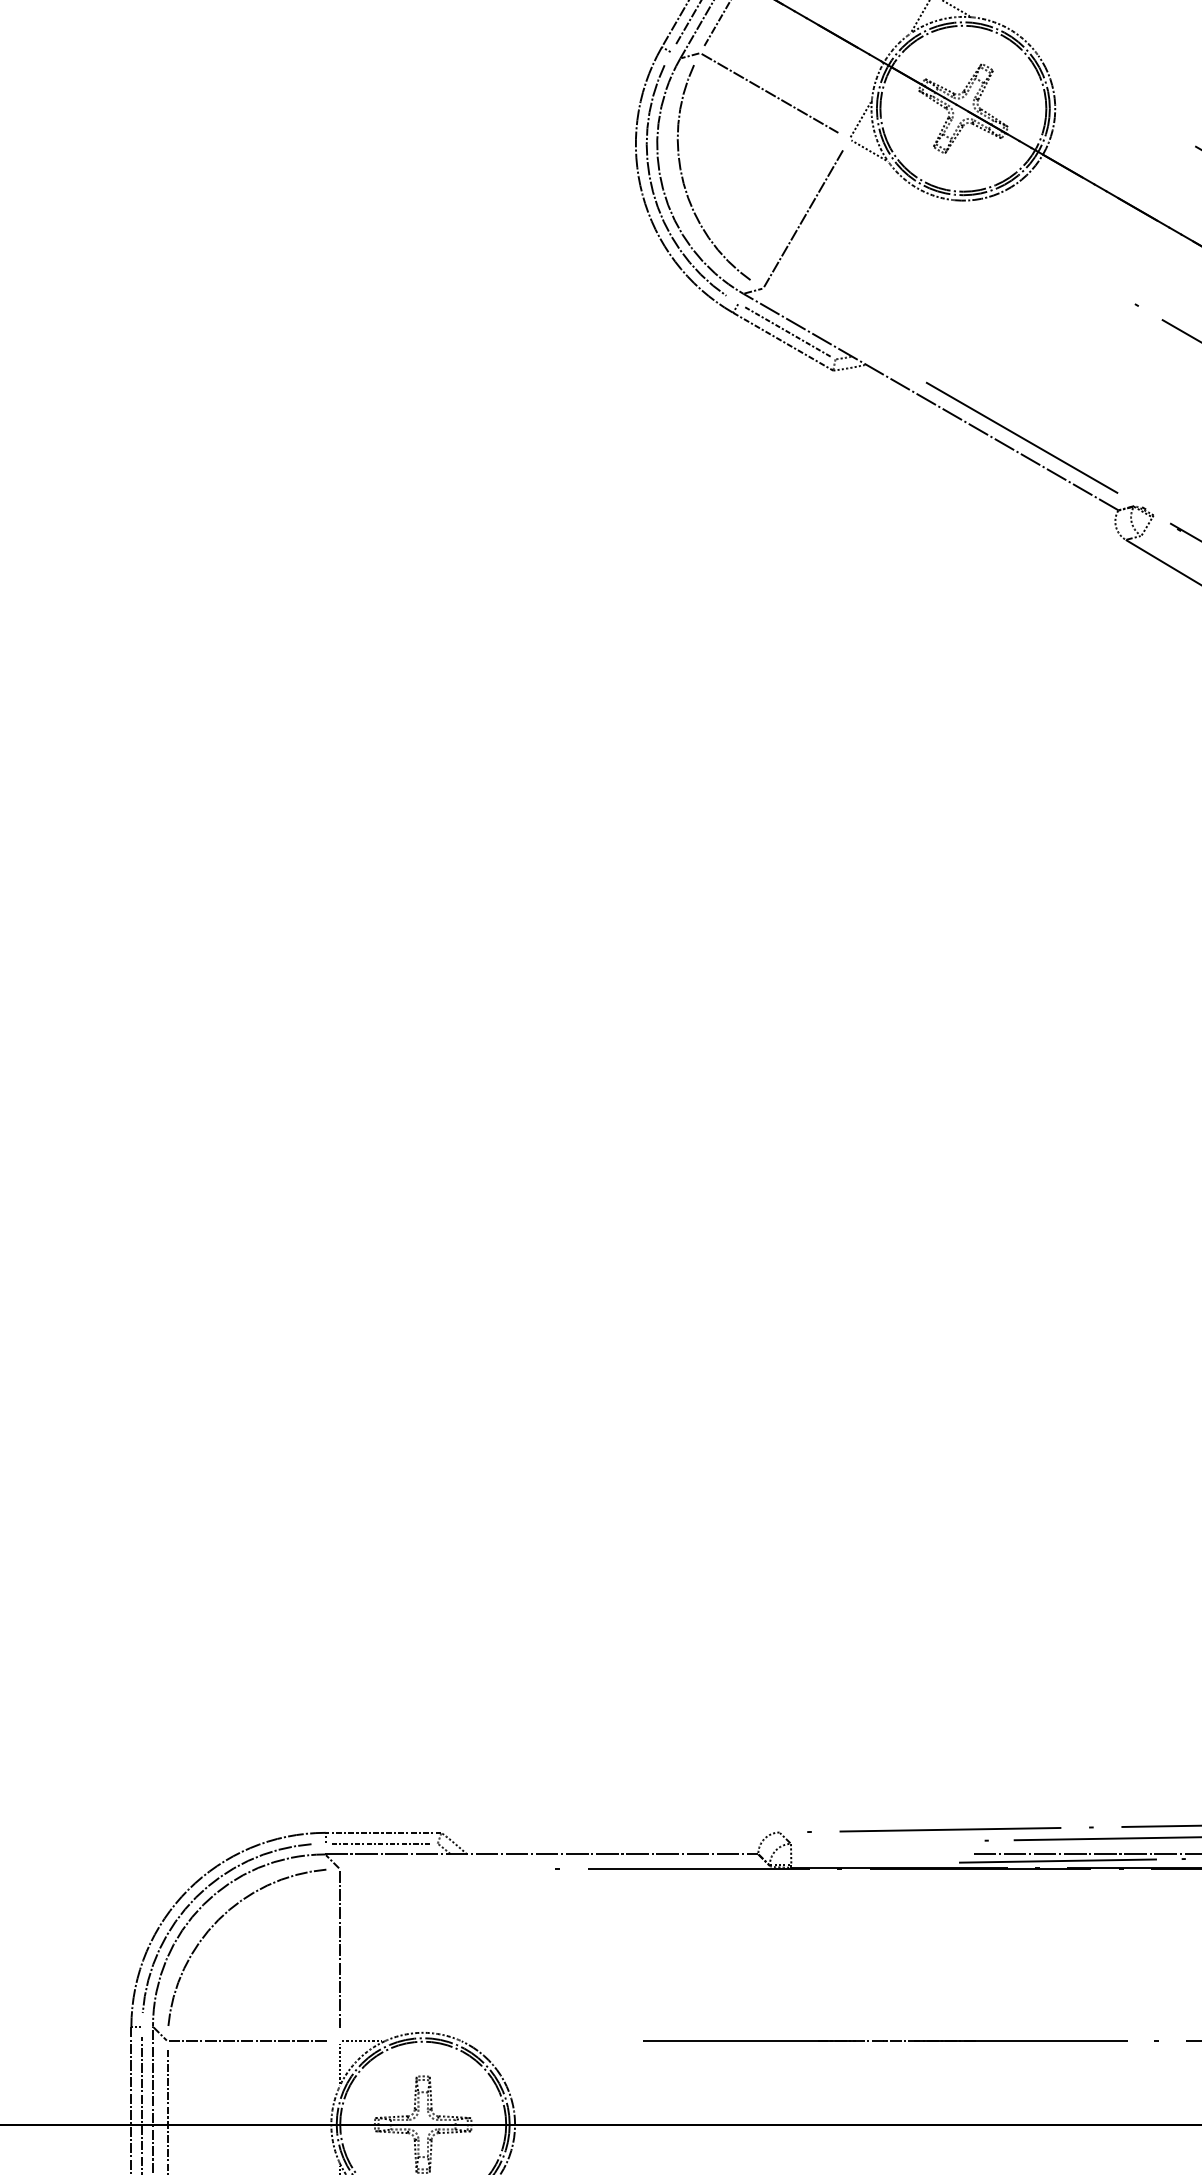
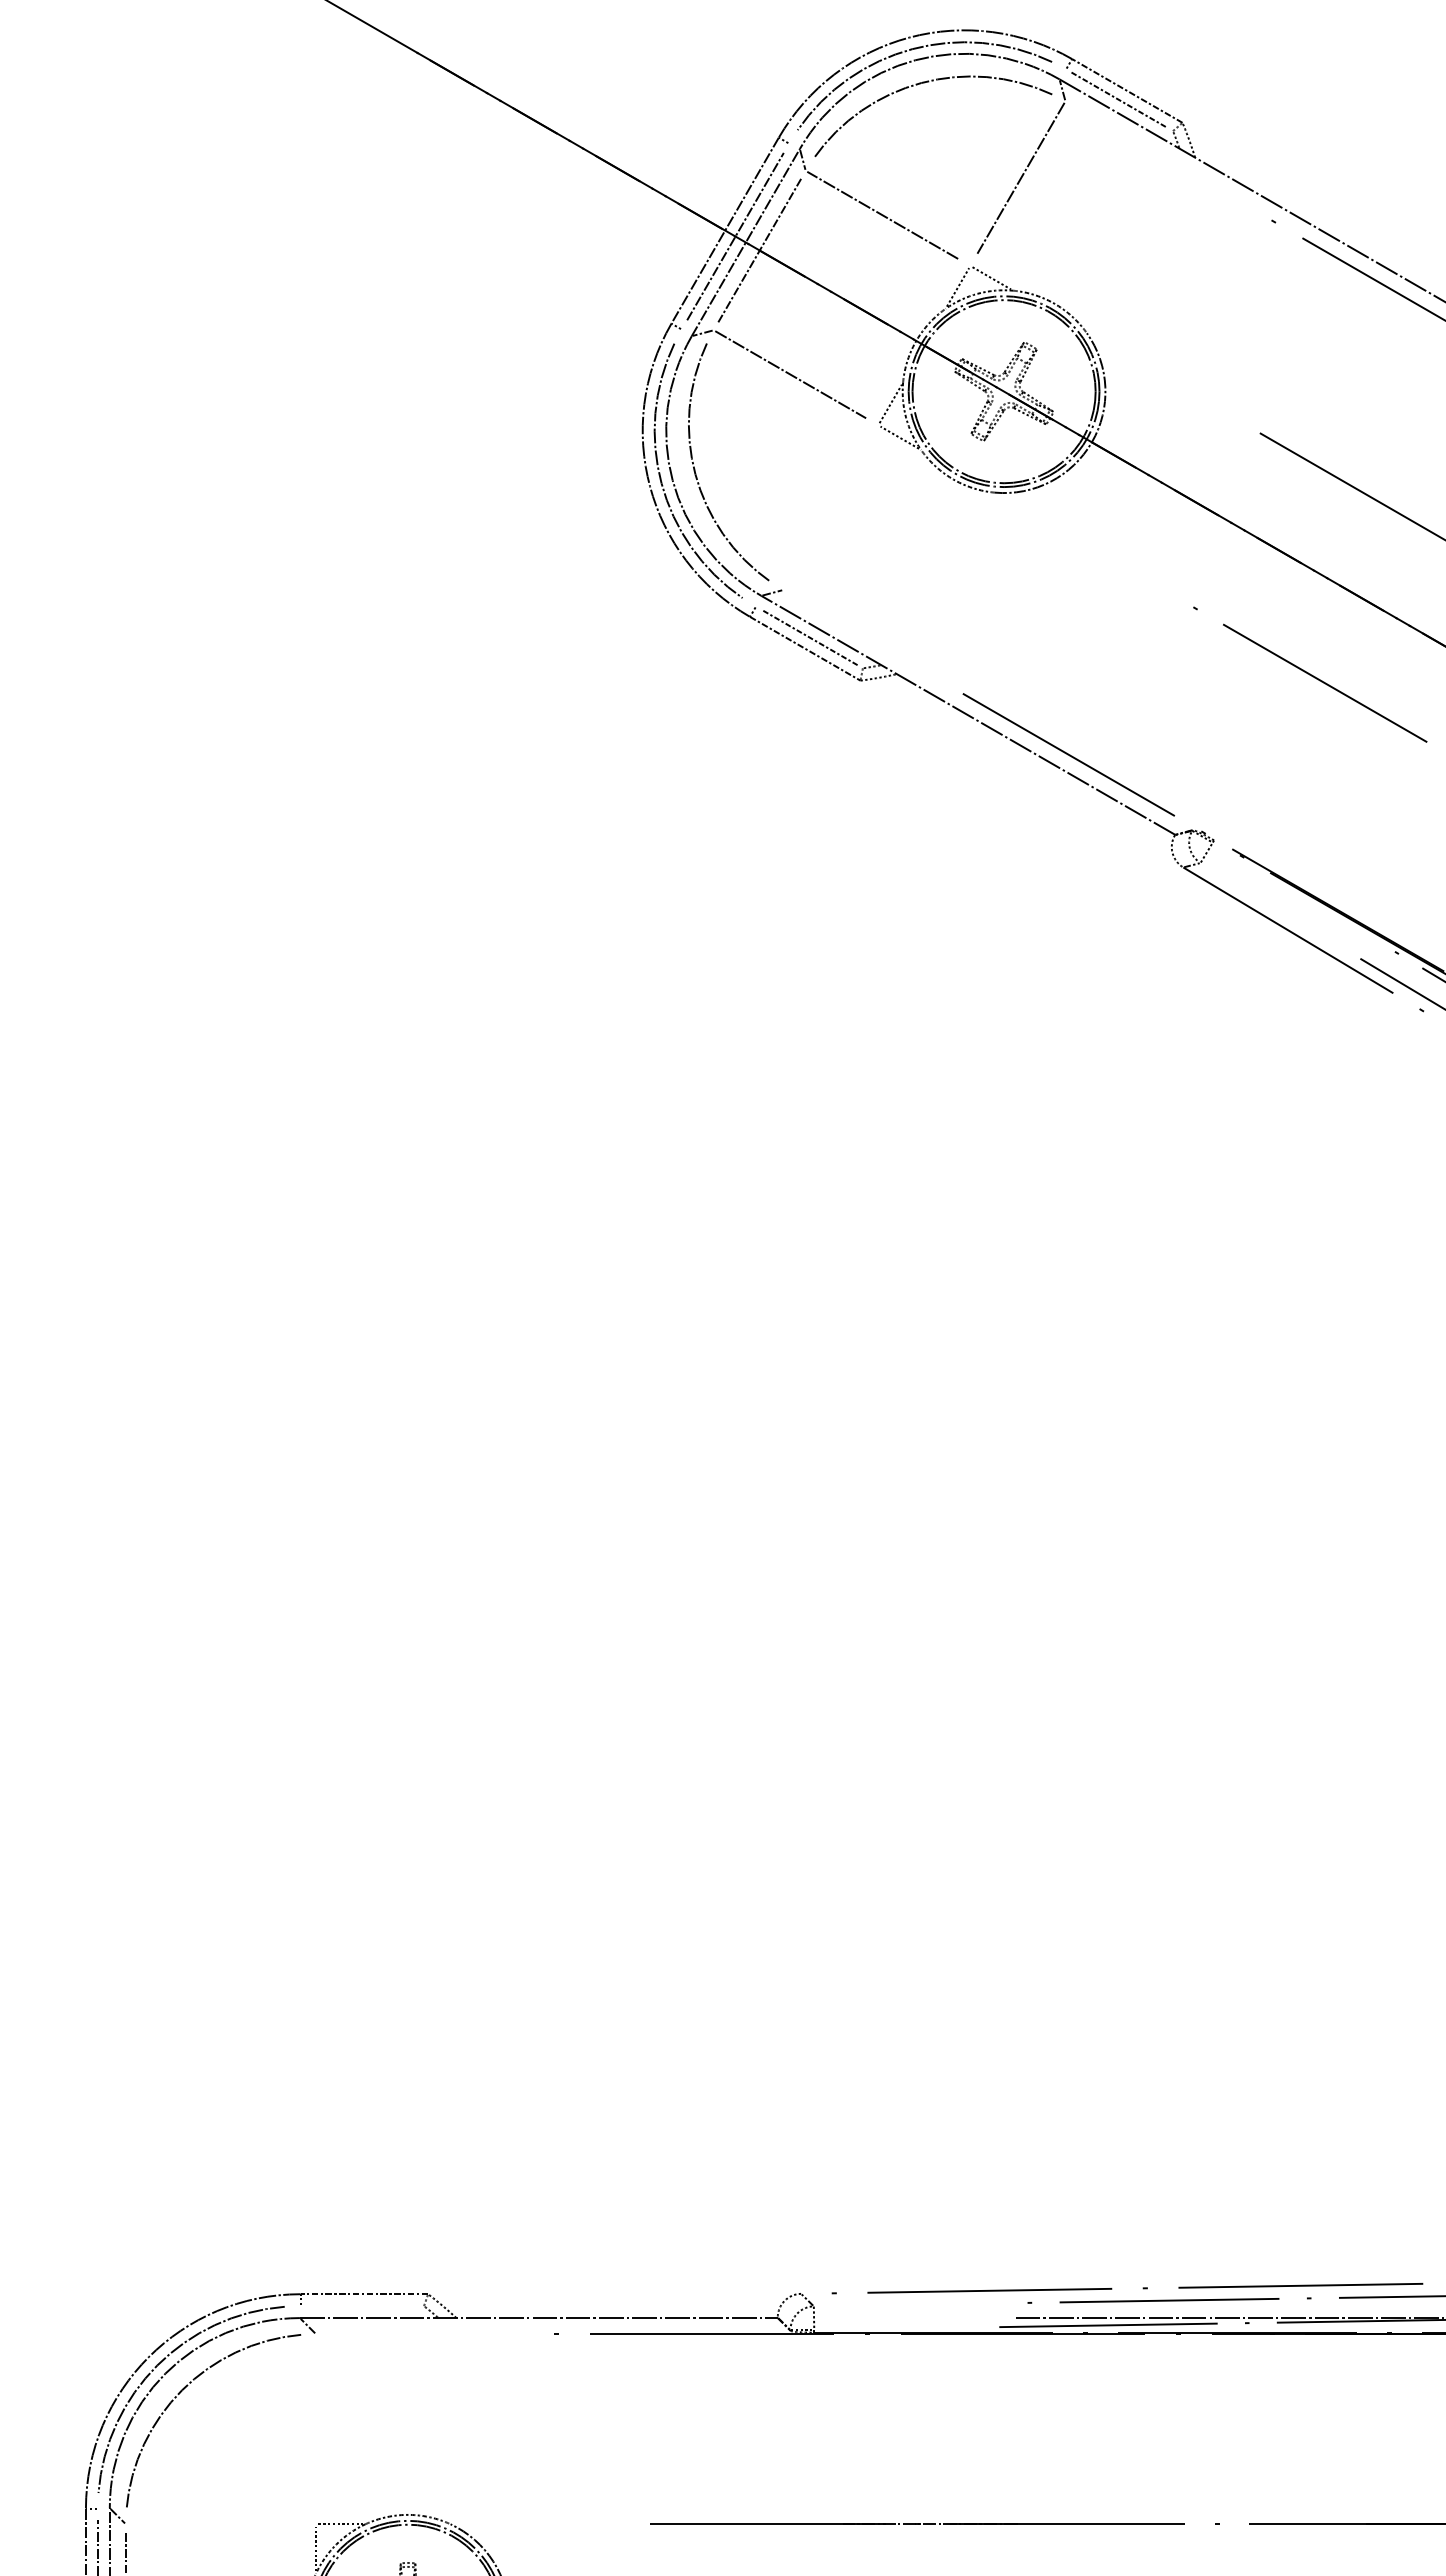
line: (803, 218) -> (827, 512), removed
line: (381, 1843) -> (361, 2306), removed
line: (339, 1949) -> (315, 2422), removed
line: (247, 2041) -> (214, 2524), removed

